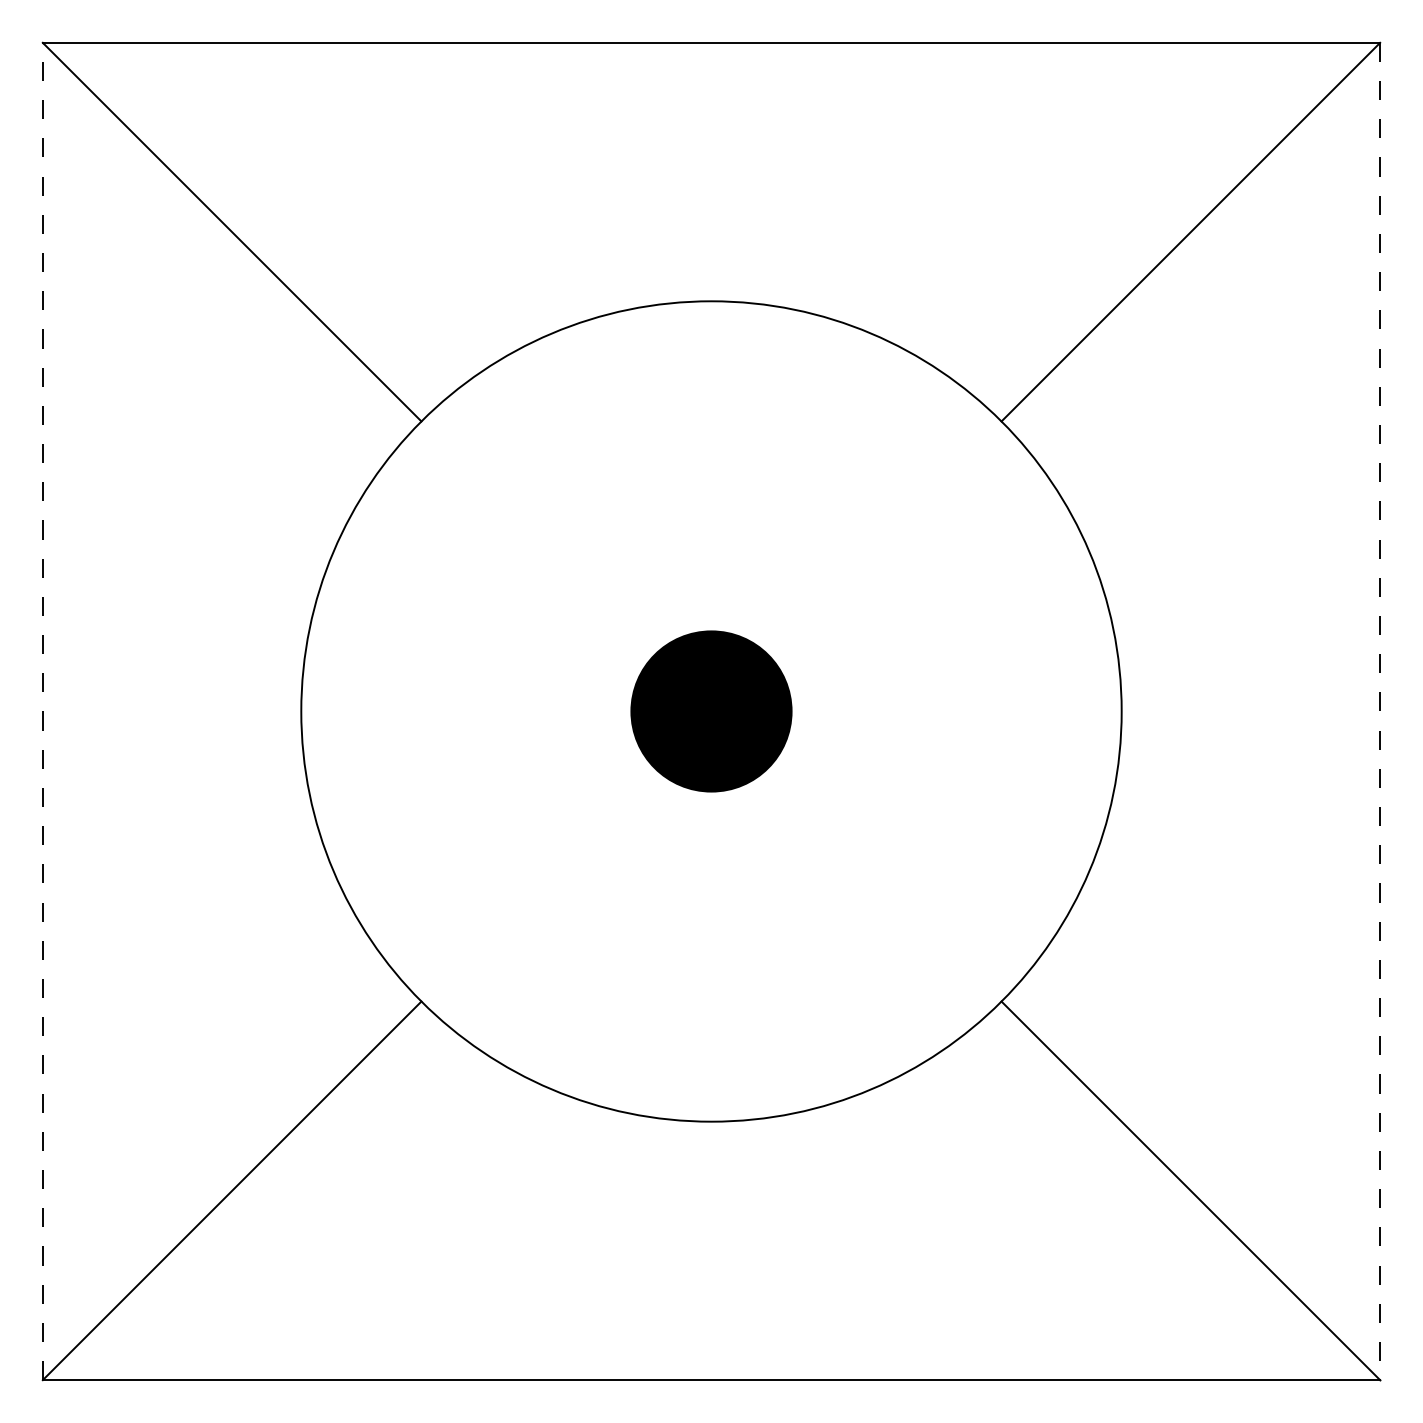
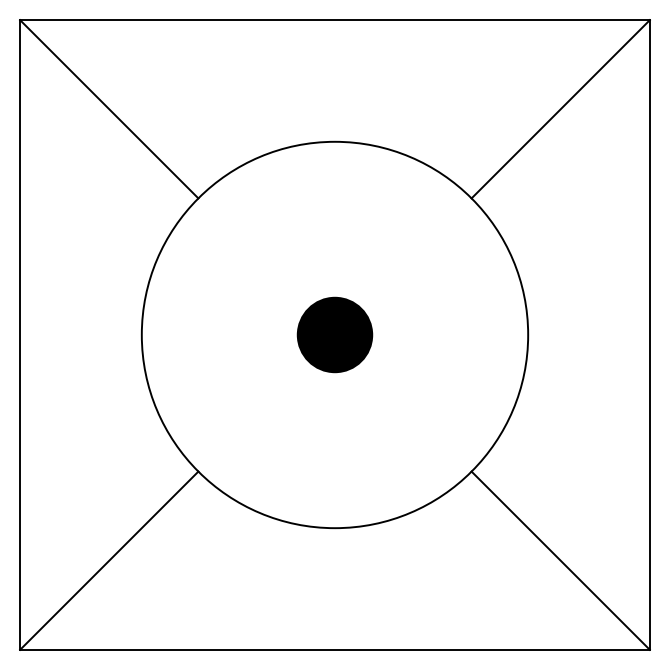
line: (43, 712) -> (20, 335), dashed -> solid
line: (1379, 712) -> (649, 335), dashed -> solid

